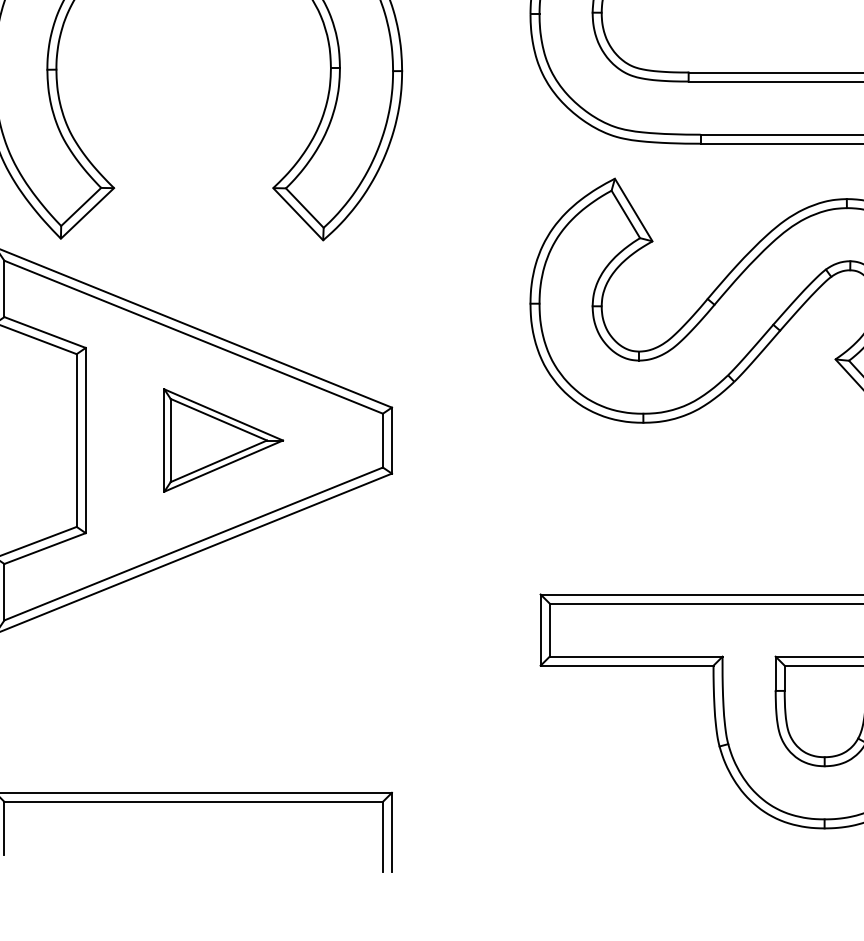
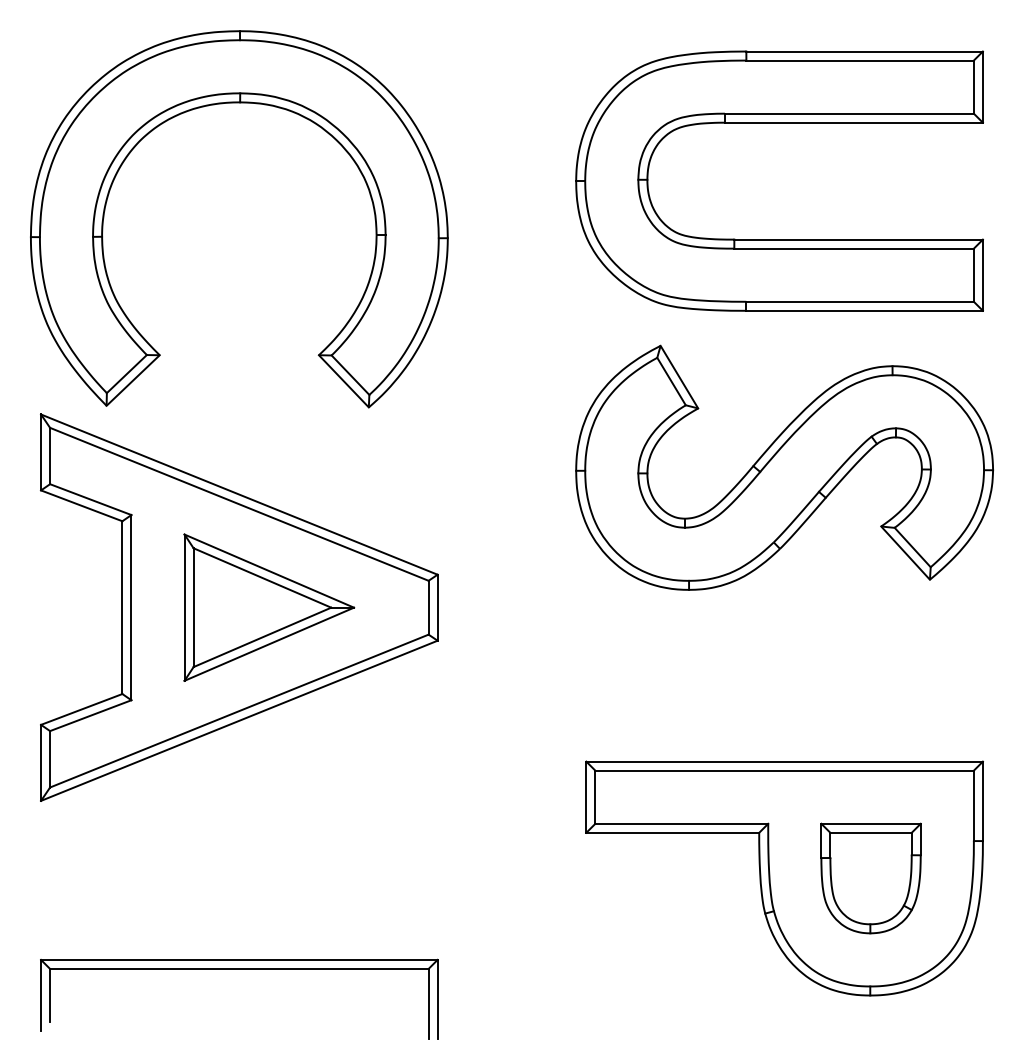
part: (223, 440) -> (269, 607), size x1.43

